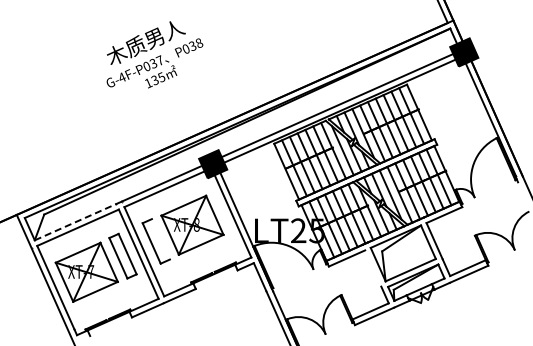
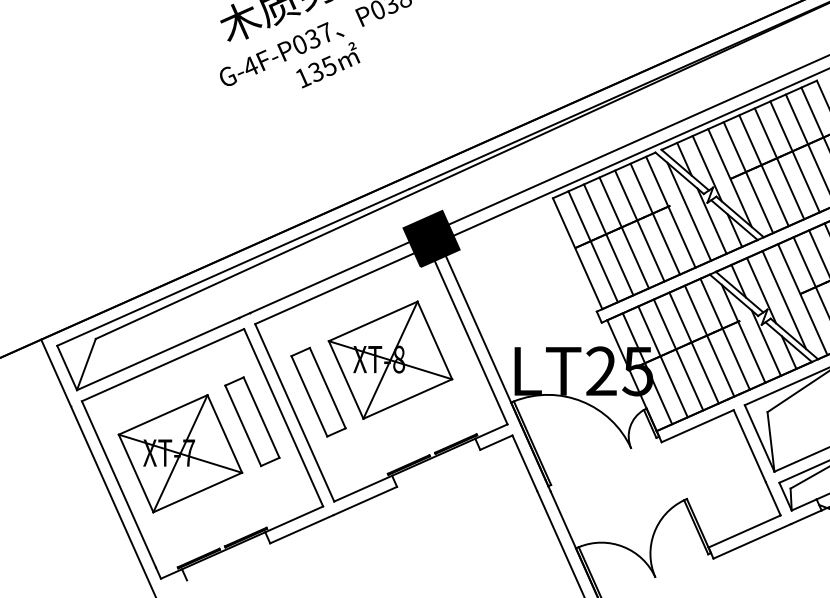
line: (75, 222) -> (157, 354), dashed -> solid
line: (160, 239) -> (326, 388), added
line: (373, 268) -> (750, 446), added

